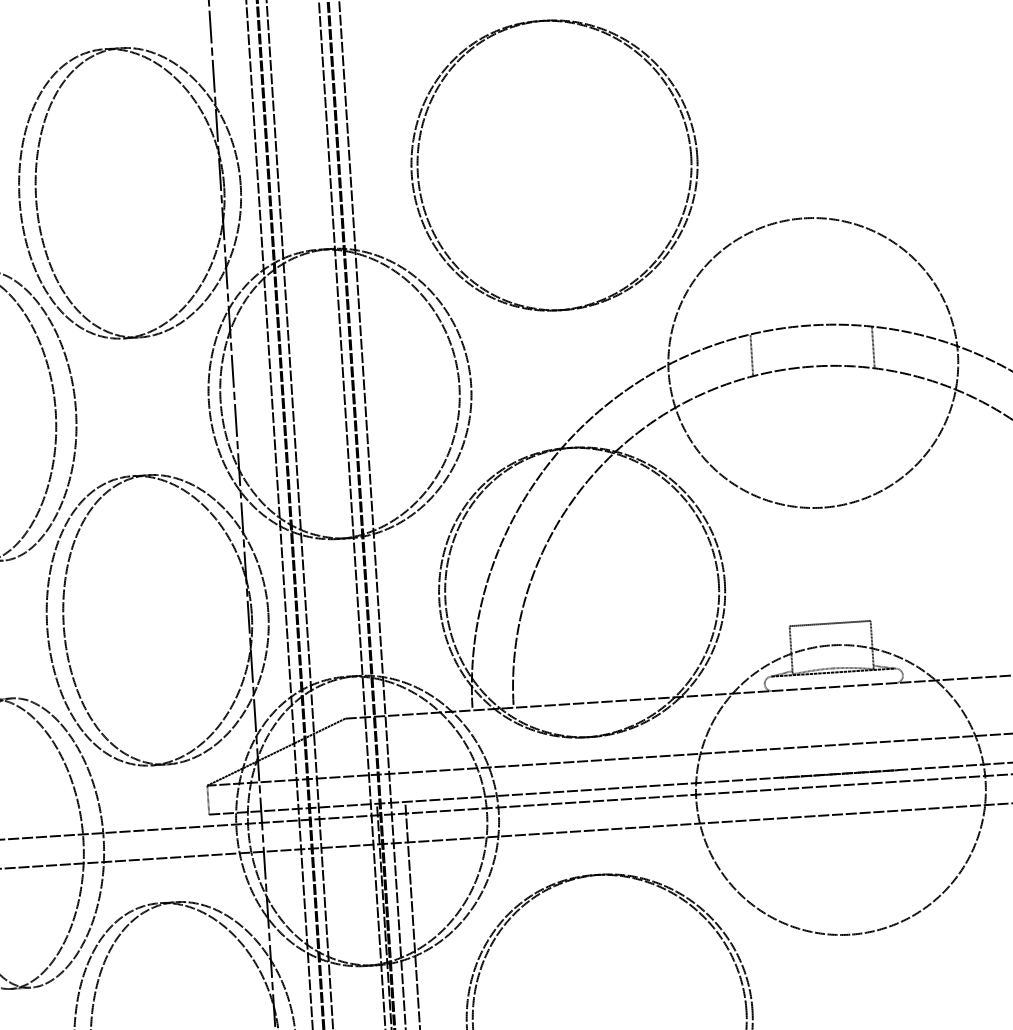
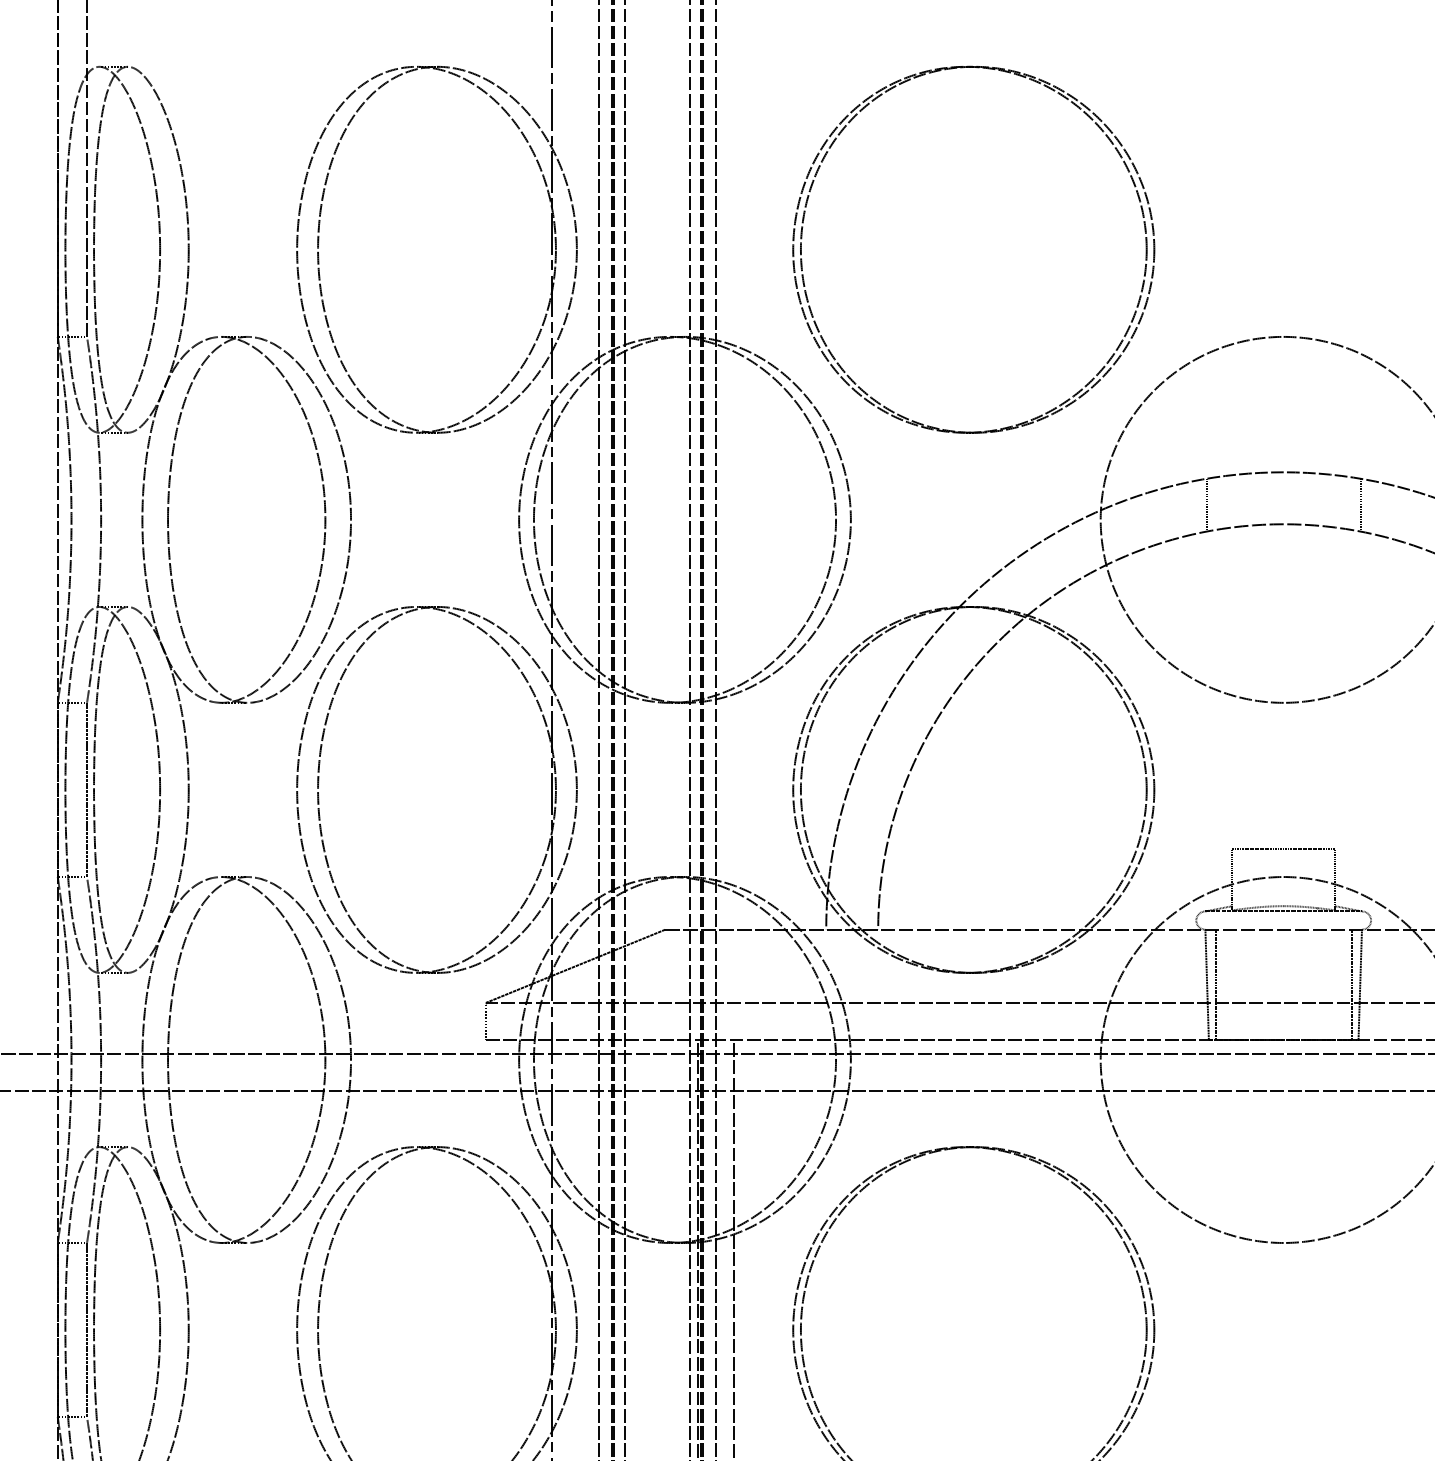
line: (890, 726) -> (1351, 984), added
line: (897, 726) -> (1359, 984), added
line: (783, 733) -> (1215, 984), added
line: (776, 734) -> (1206, 984), added

